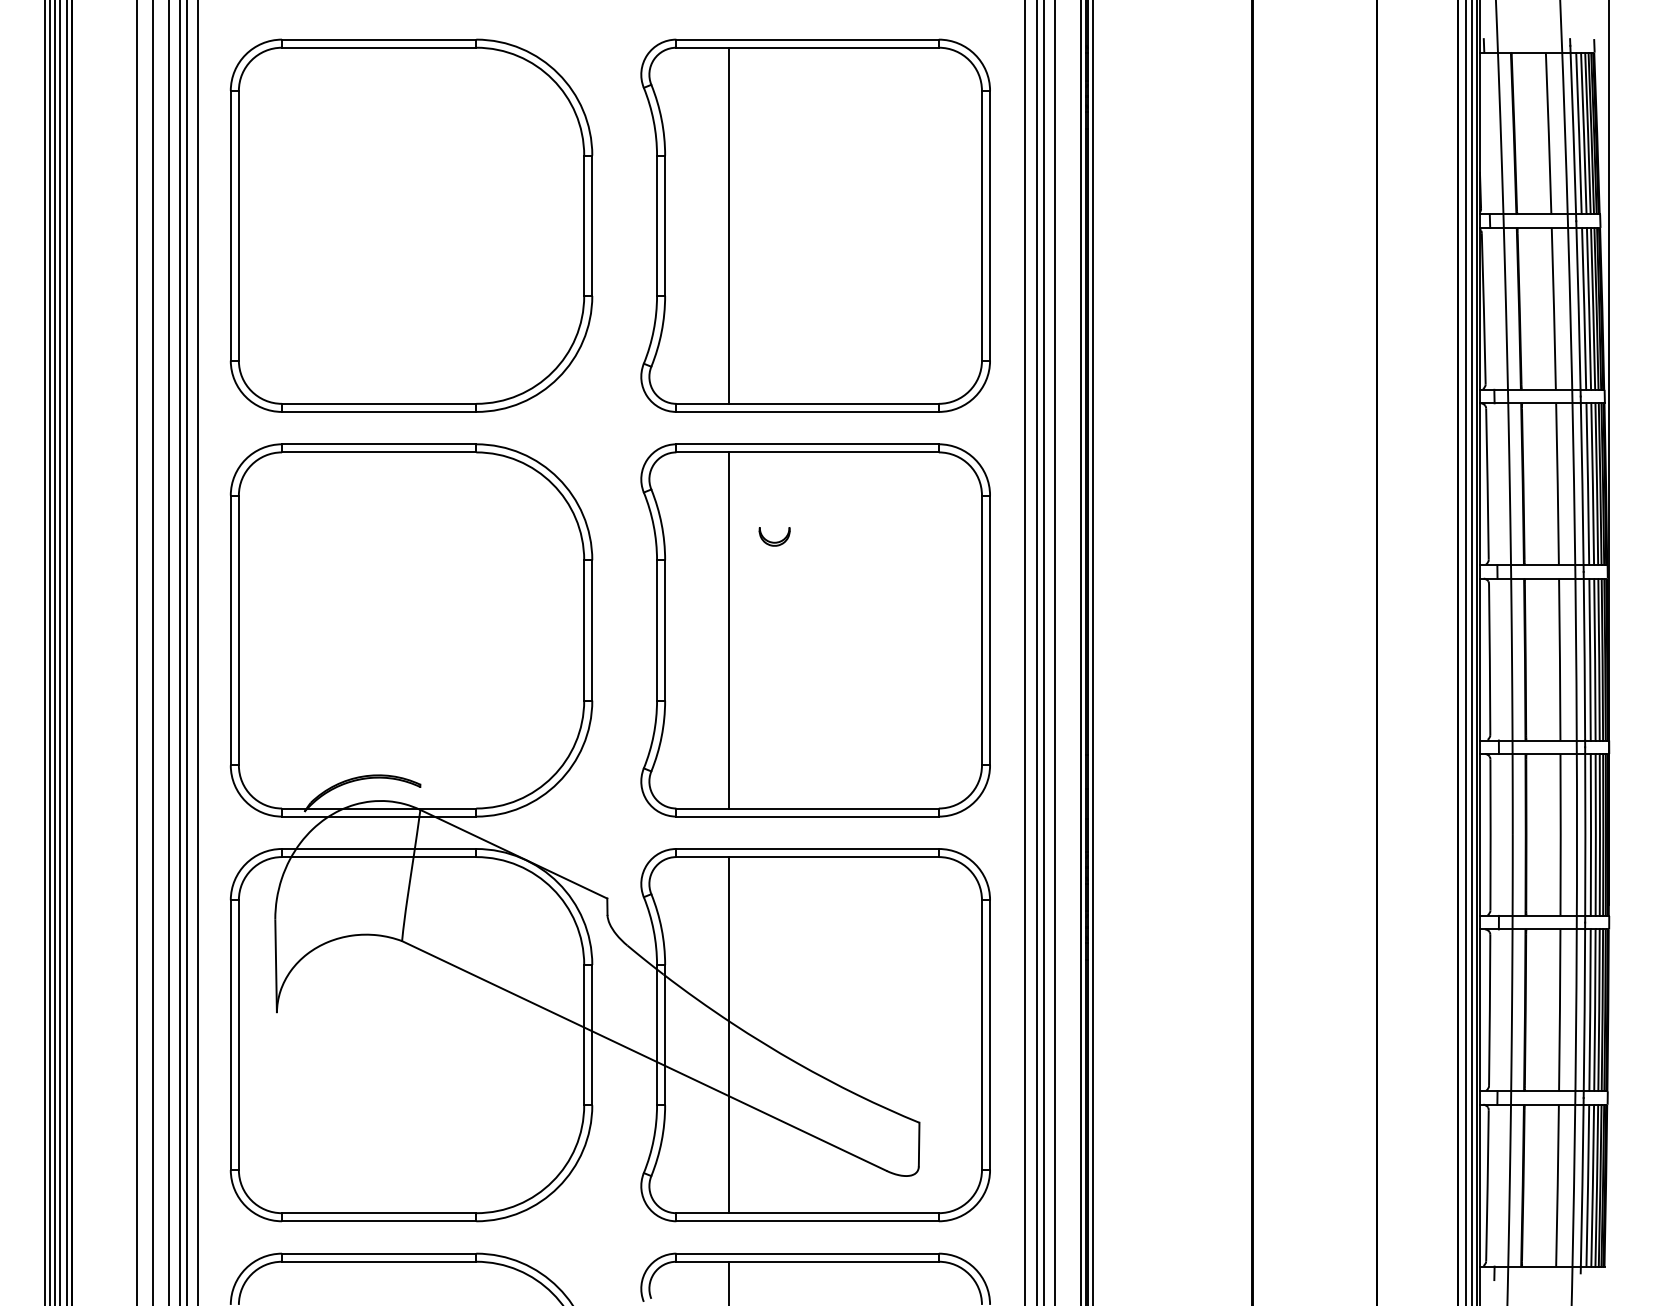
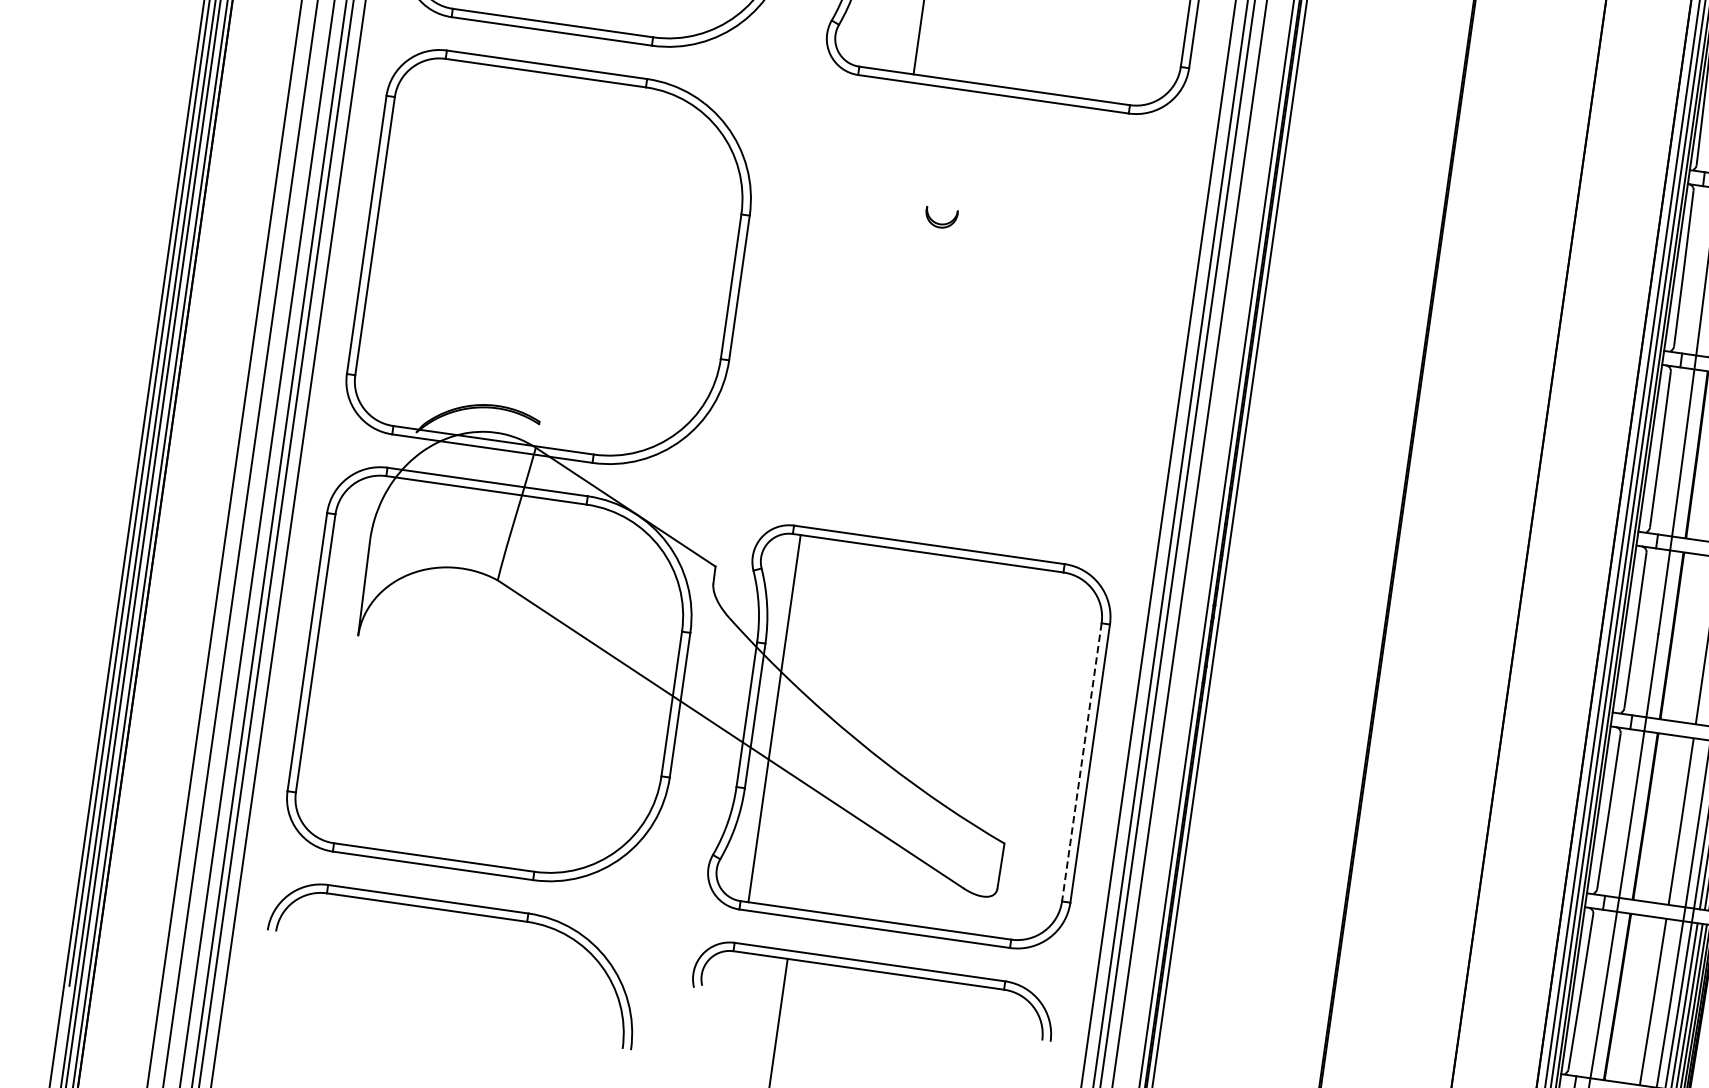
part: (815, 630) -> (969, 320), removed
line: (728, 1035) -> (774, 718), moved
line: (981, 1035) -> (1081, 762), solid -> dashed

